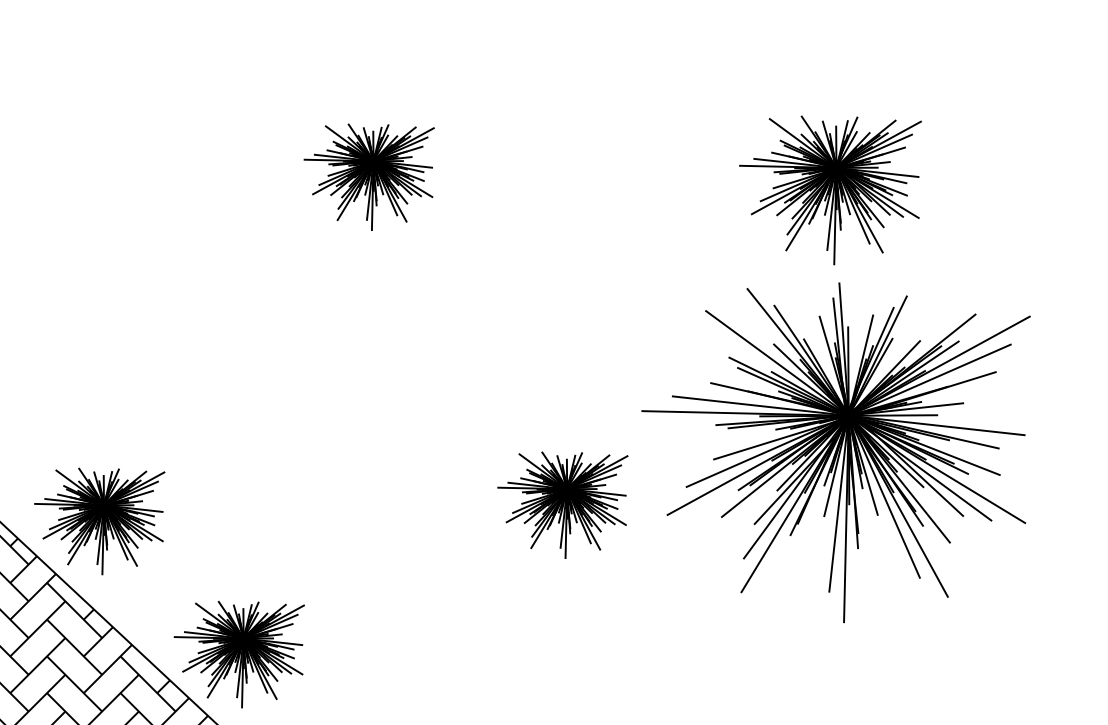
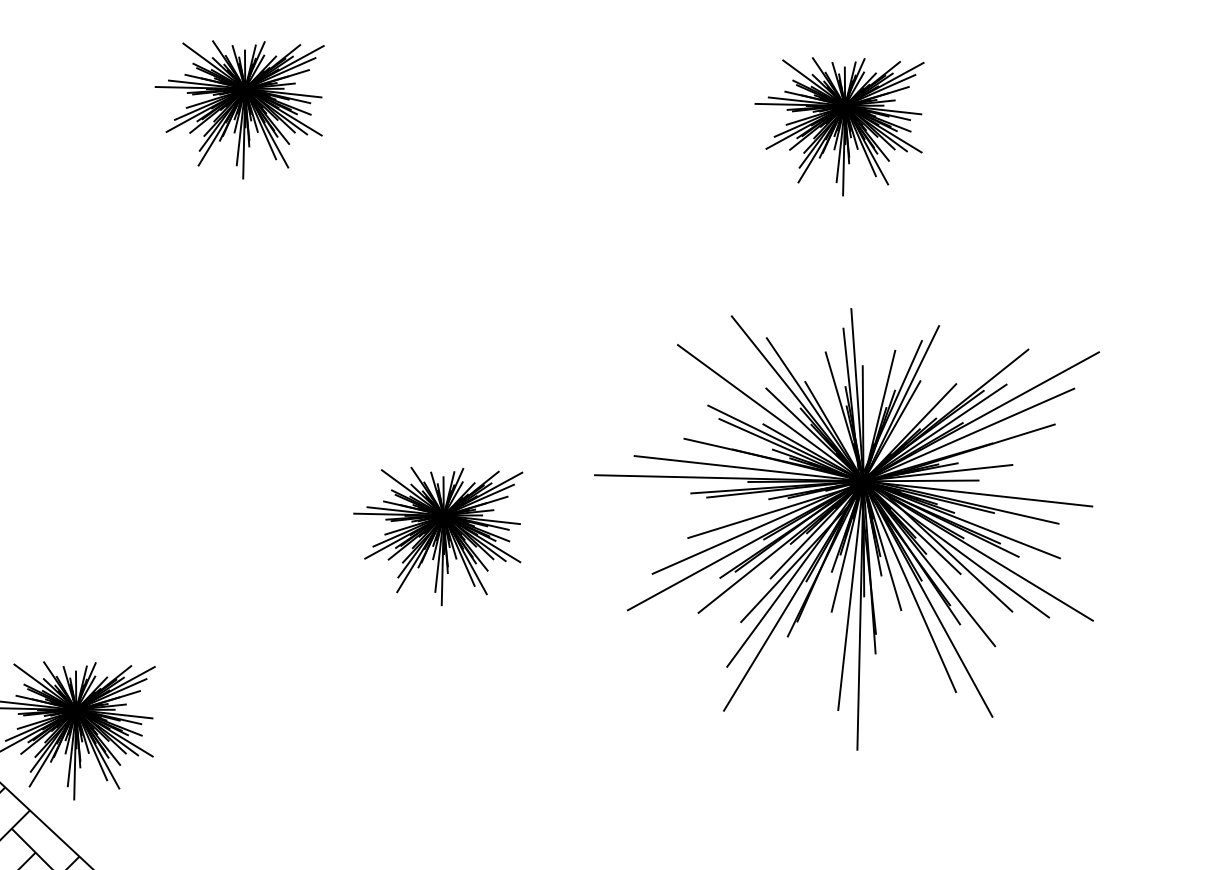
part: (829, 189) -> (838, 125), size x0.71
part: (835, 452) -> (846, 529), moved
part: (562, 504) -> (437, 535), moved

